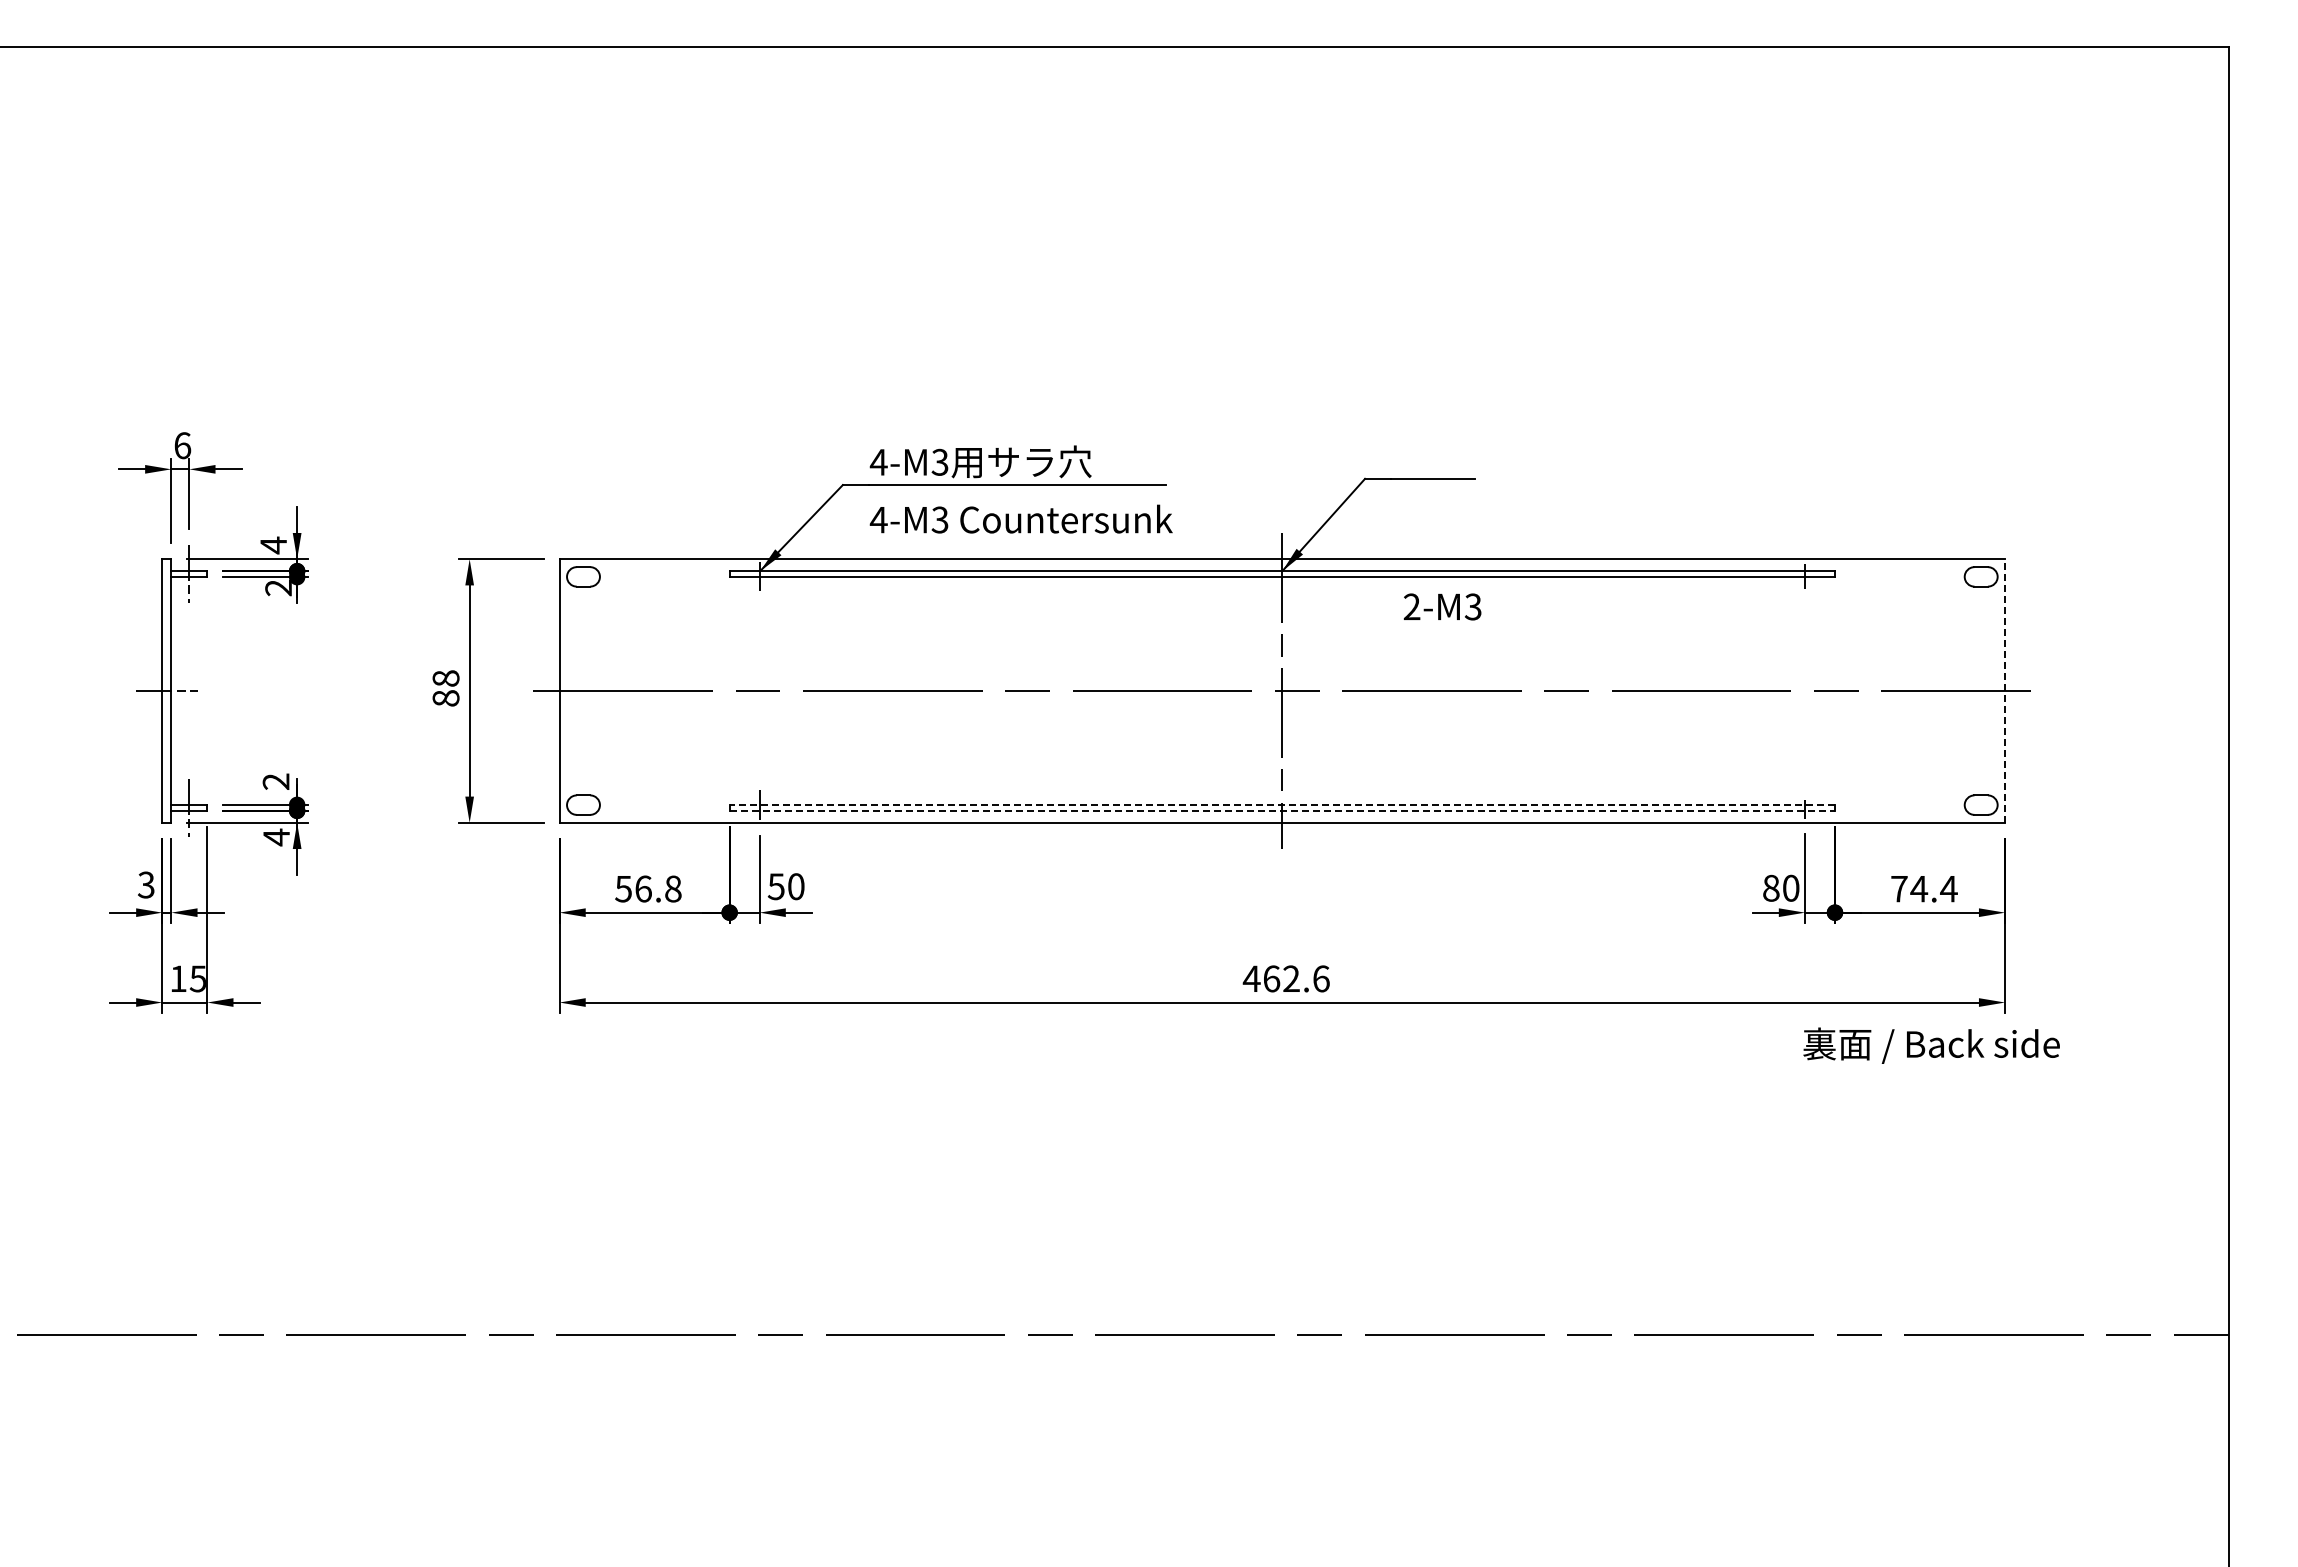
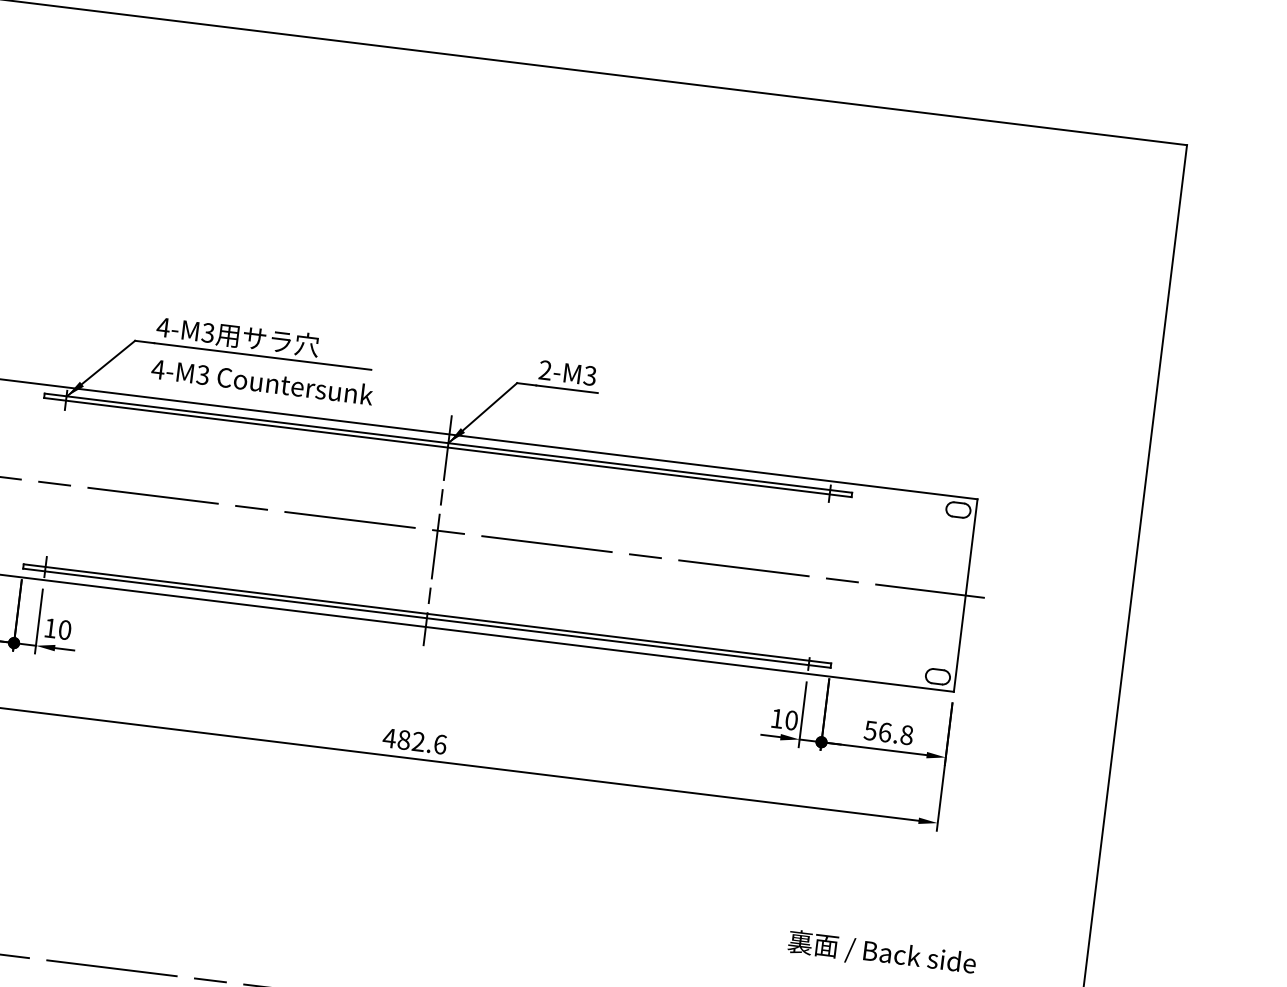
text: (1442, 606) -> (567, 372), moved
line: (2005, 691) -> (965, 595), dashed -> solid
line: (1282, 804) -> (427, 613), dashed -> solid
line: (1282, 810) -> (427, 618), dashed -> solid
text: (775, 886) -> (49, 628), 50 -> 10
text: (1771, 887) -> (777, 718), 80 -> 10
text: (1923, 888) -> (888, 732), 74.4 -> 56.8
text: (1271, 978) -> (403, 739), 462.6 -> 482.6
text: (1931, 1045) -> (881, 953), moved

